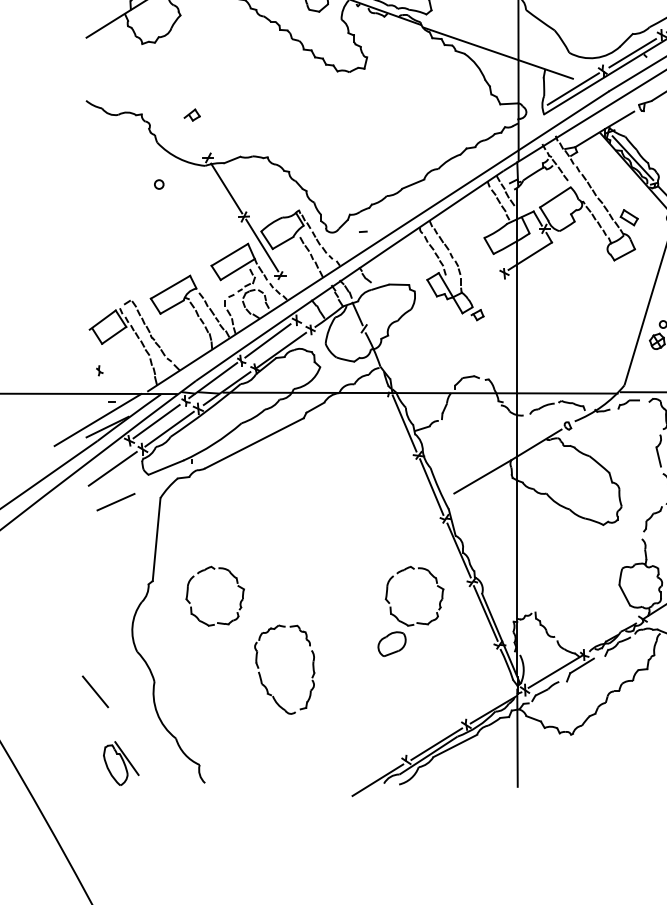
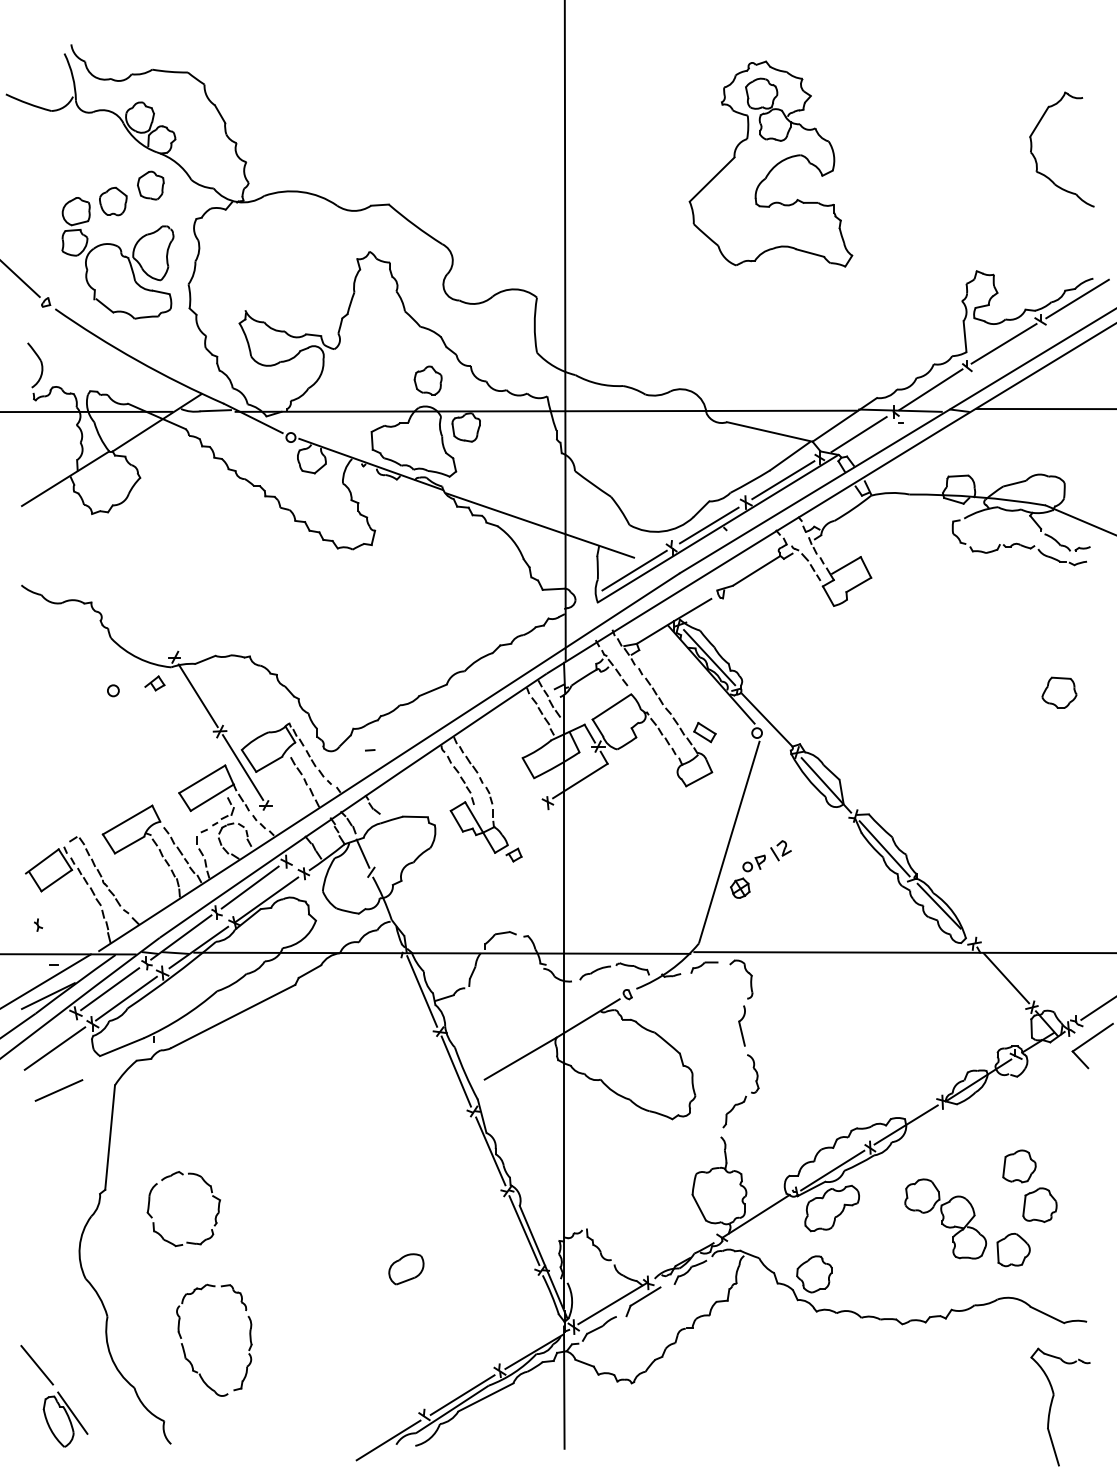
part: (191, 115) -> (154, 683), moved
part: (437, 586) -> (463, 1196), removed
part: (261, 676) -> (184, 1348), moved
line: (95, 692) -> (37, 1365), moved

